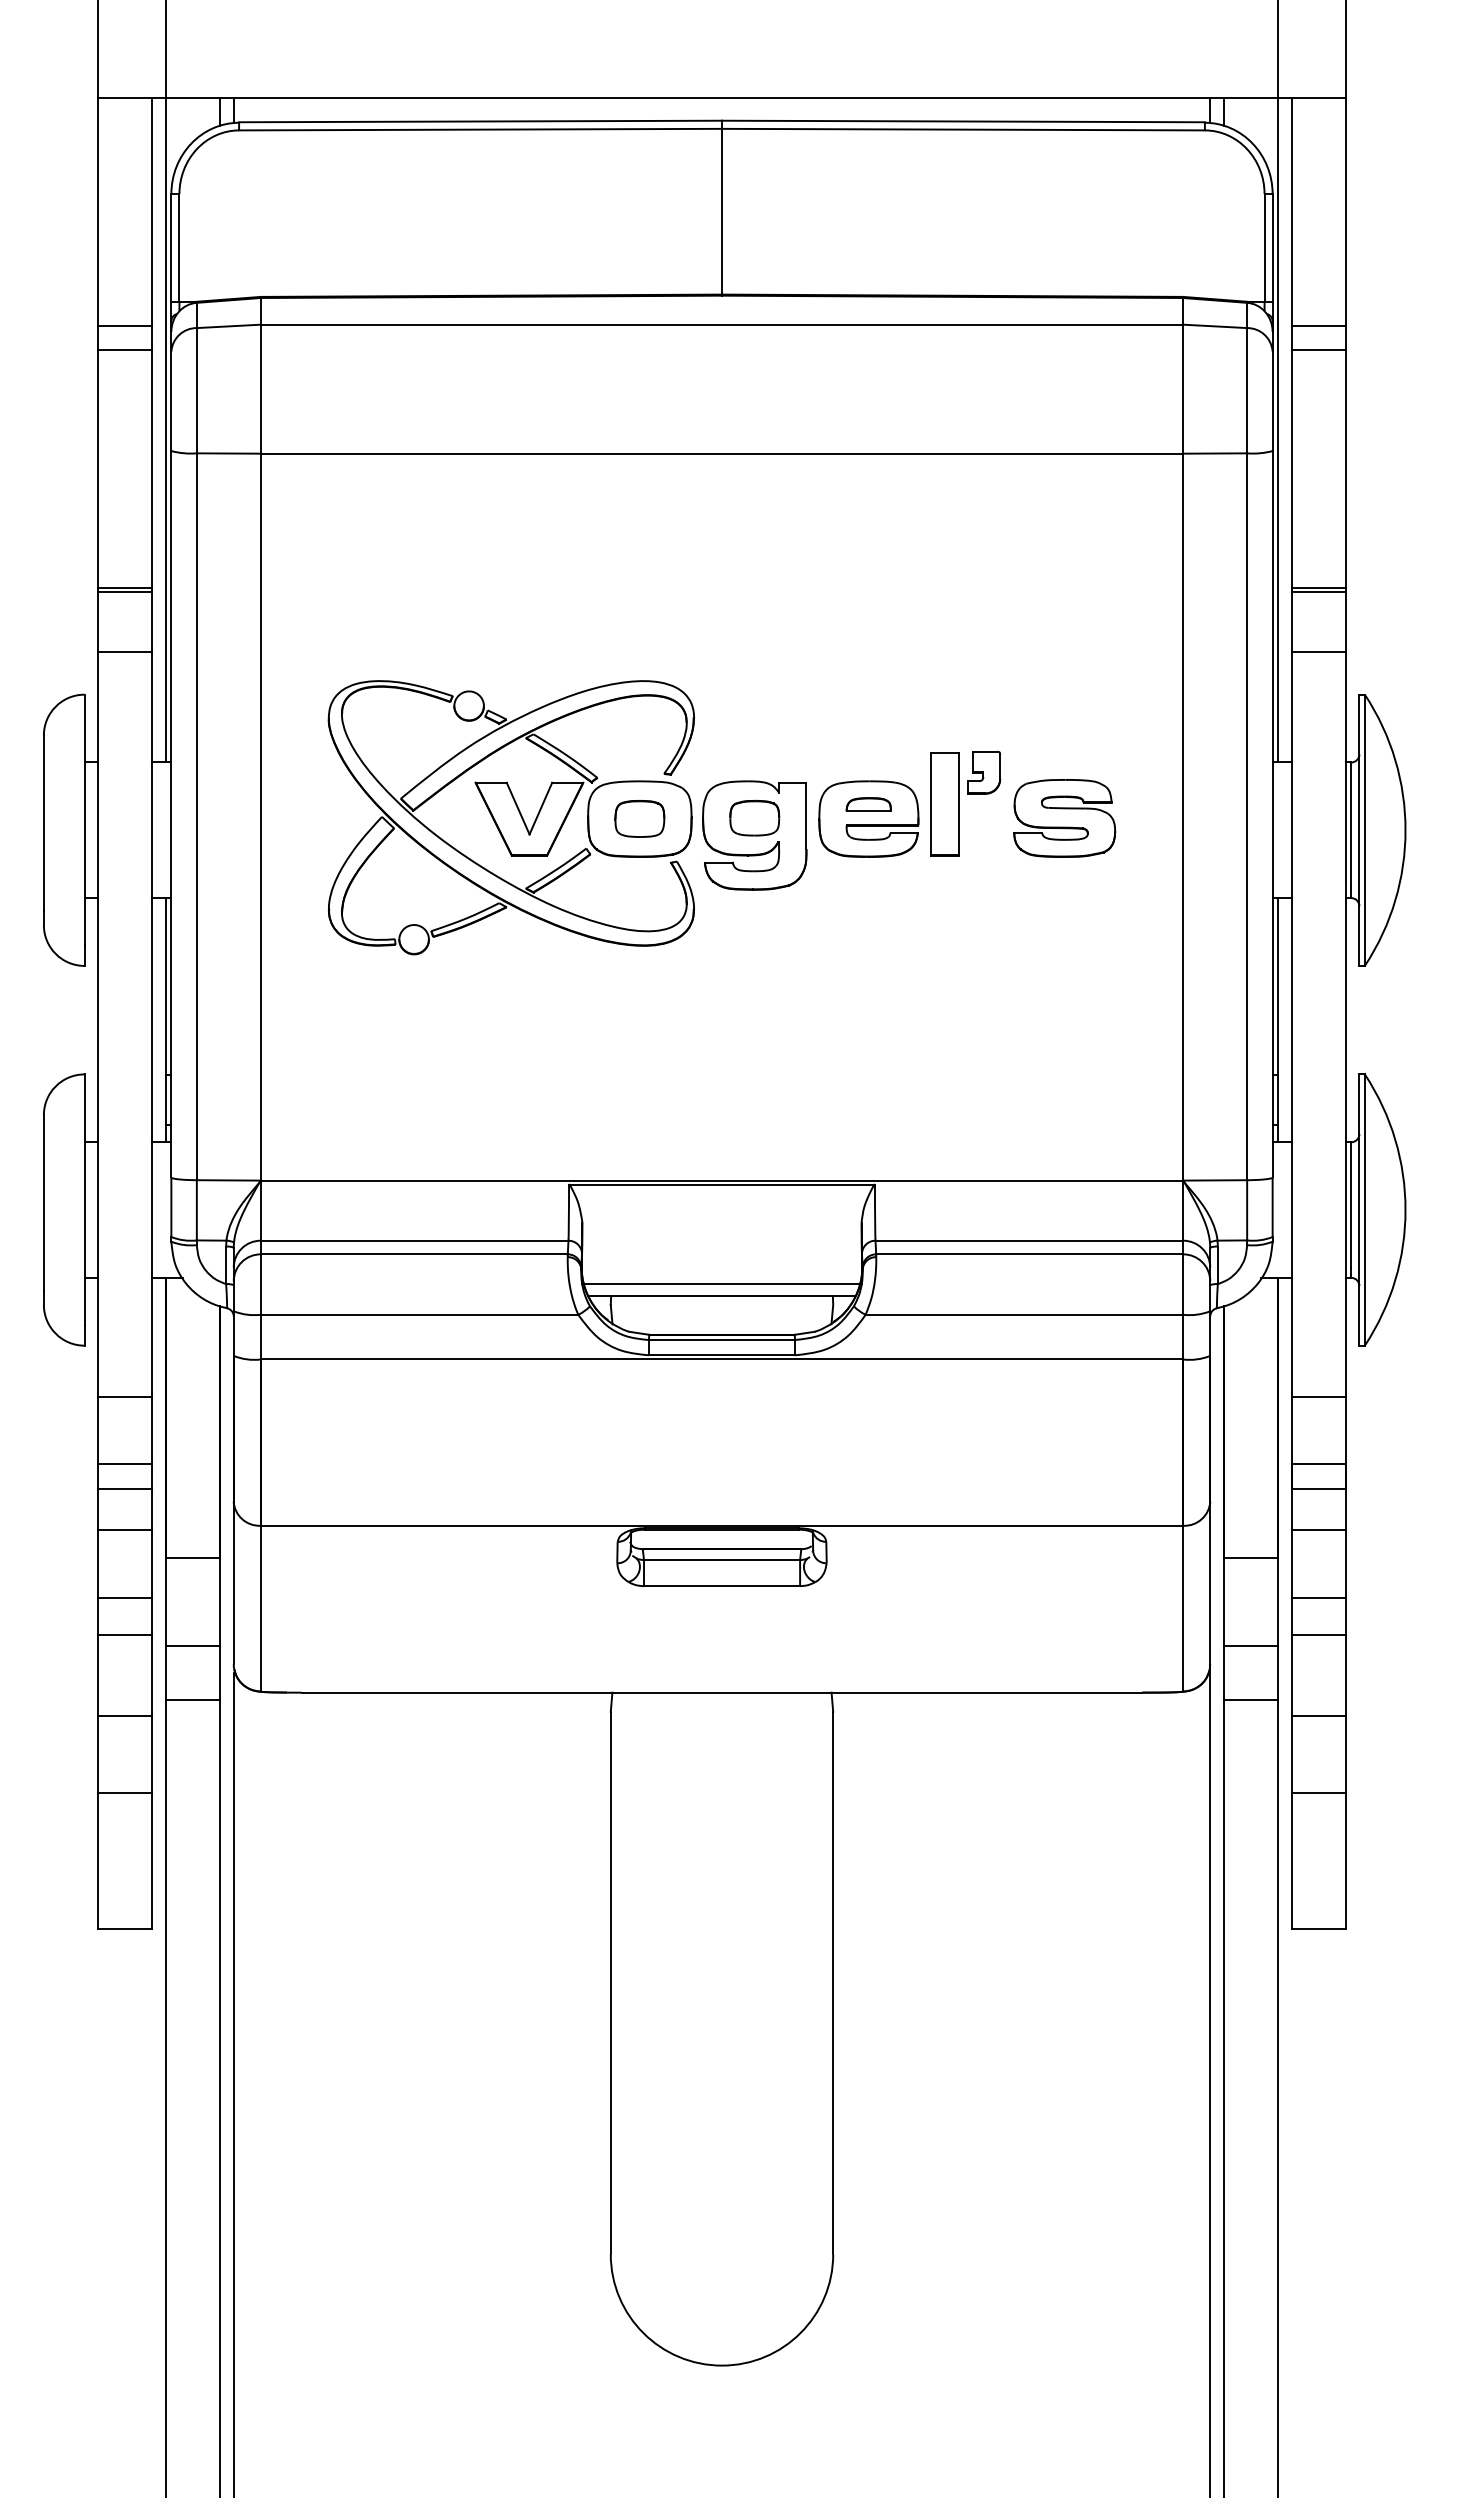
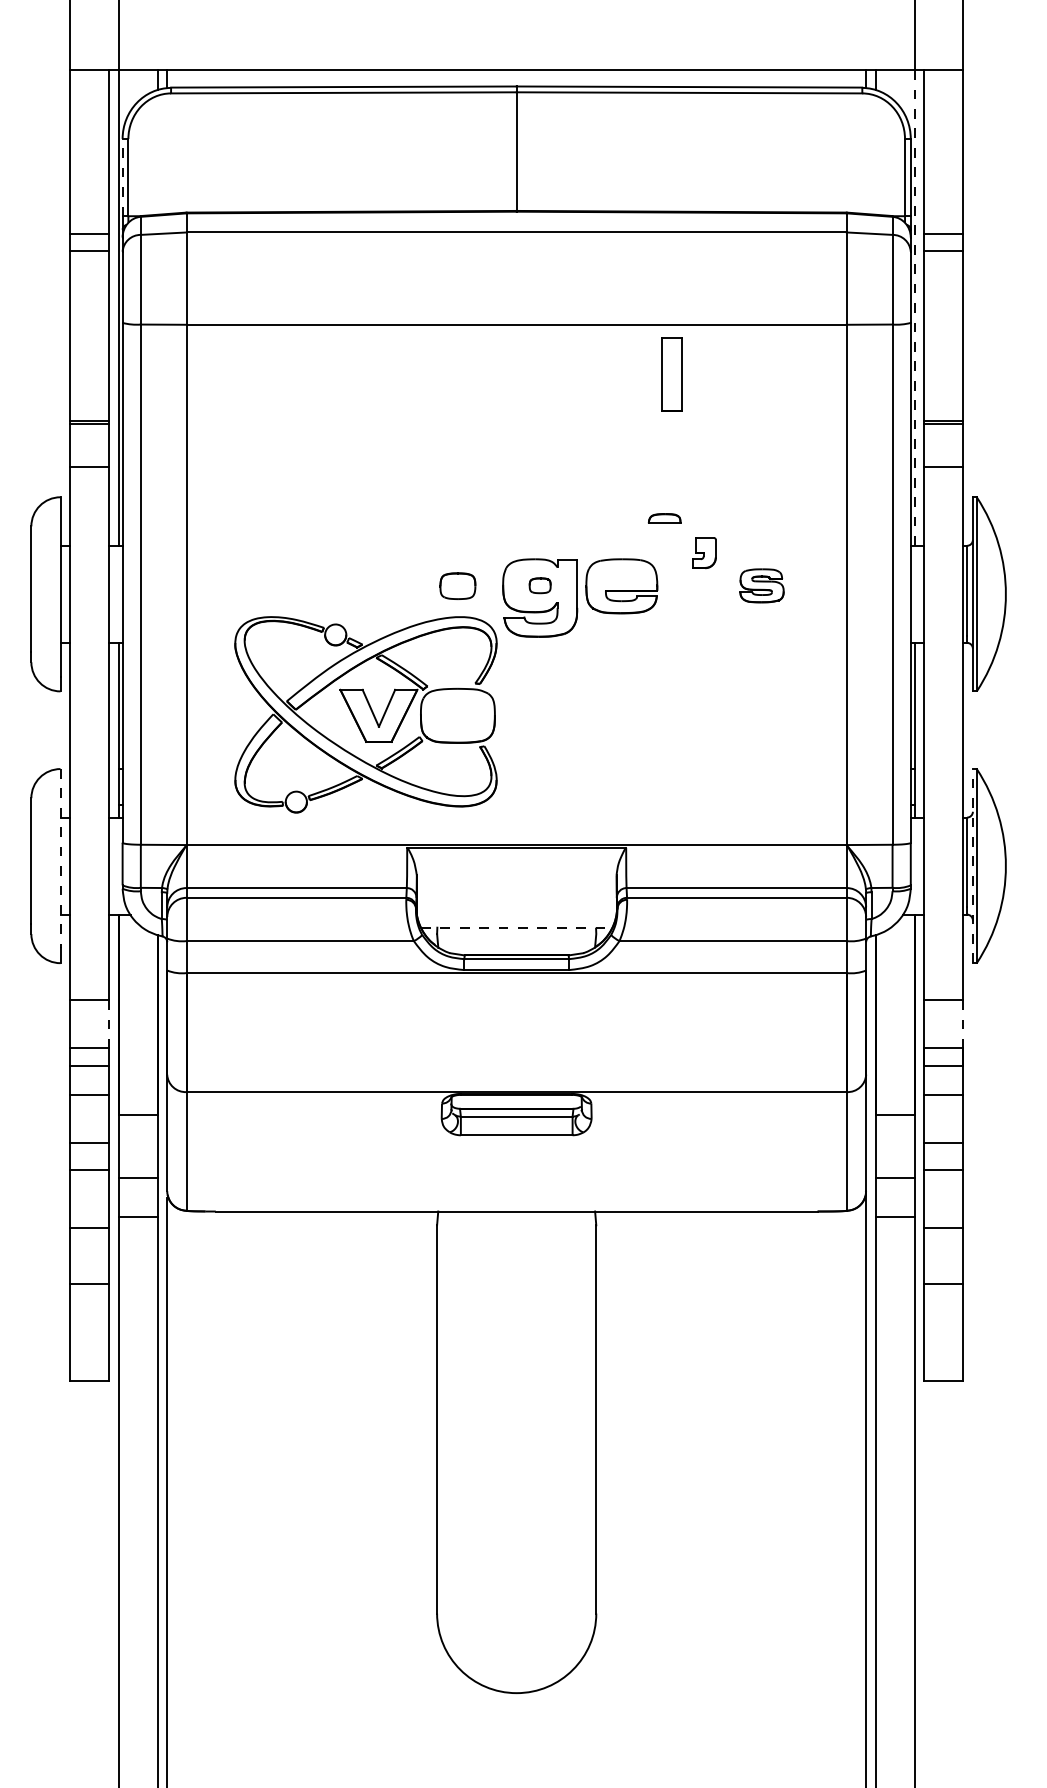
line: (171, 248) -> (122, 177), solid -> dashed
line: (1278, 429) -> (914, 307), solid -> dashed
part: (868, 804) -> (664, 518), moved
part: (944, 804) -> (671, 374), moved
part: (510, 817) -> (365, 714), moved
part: (754, 818) -> (539, 585), size x0.6
part: (1064, 818) -> (761, 585), size x0.6
line: (84, 1200) -> (60, 859), solid -> dashed
line: (1359, 1210) -> (972, 866), solid -> dashed
line: (721, 1283) -> (516, 918), removed
line: (721, 1296) -> (516, 927), solid -> dashed
line: (152, 1431) -> (109, 1024), solid -> dashed
line: (1345, 1431) -> (962, 1024), solid -> dashed

